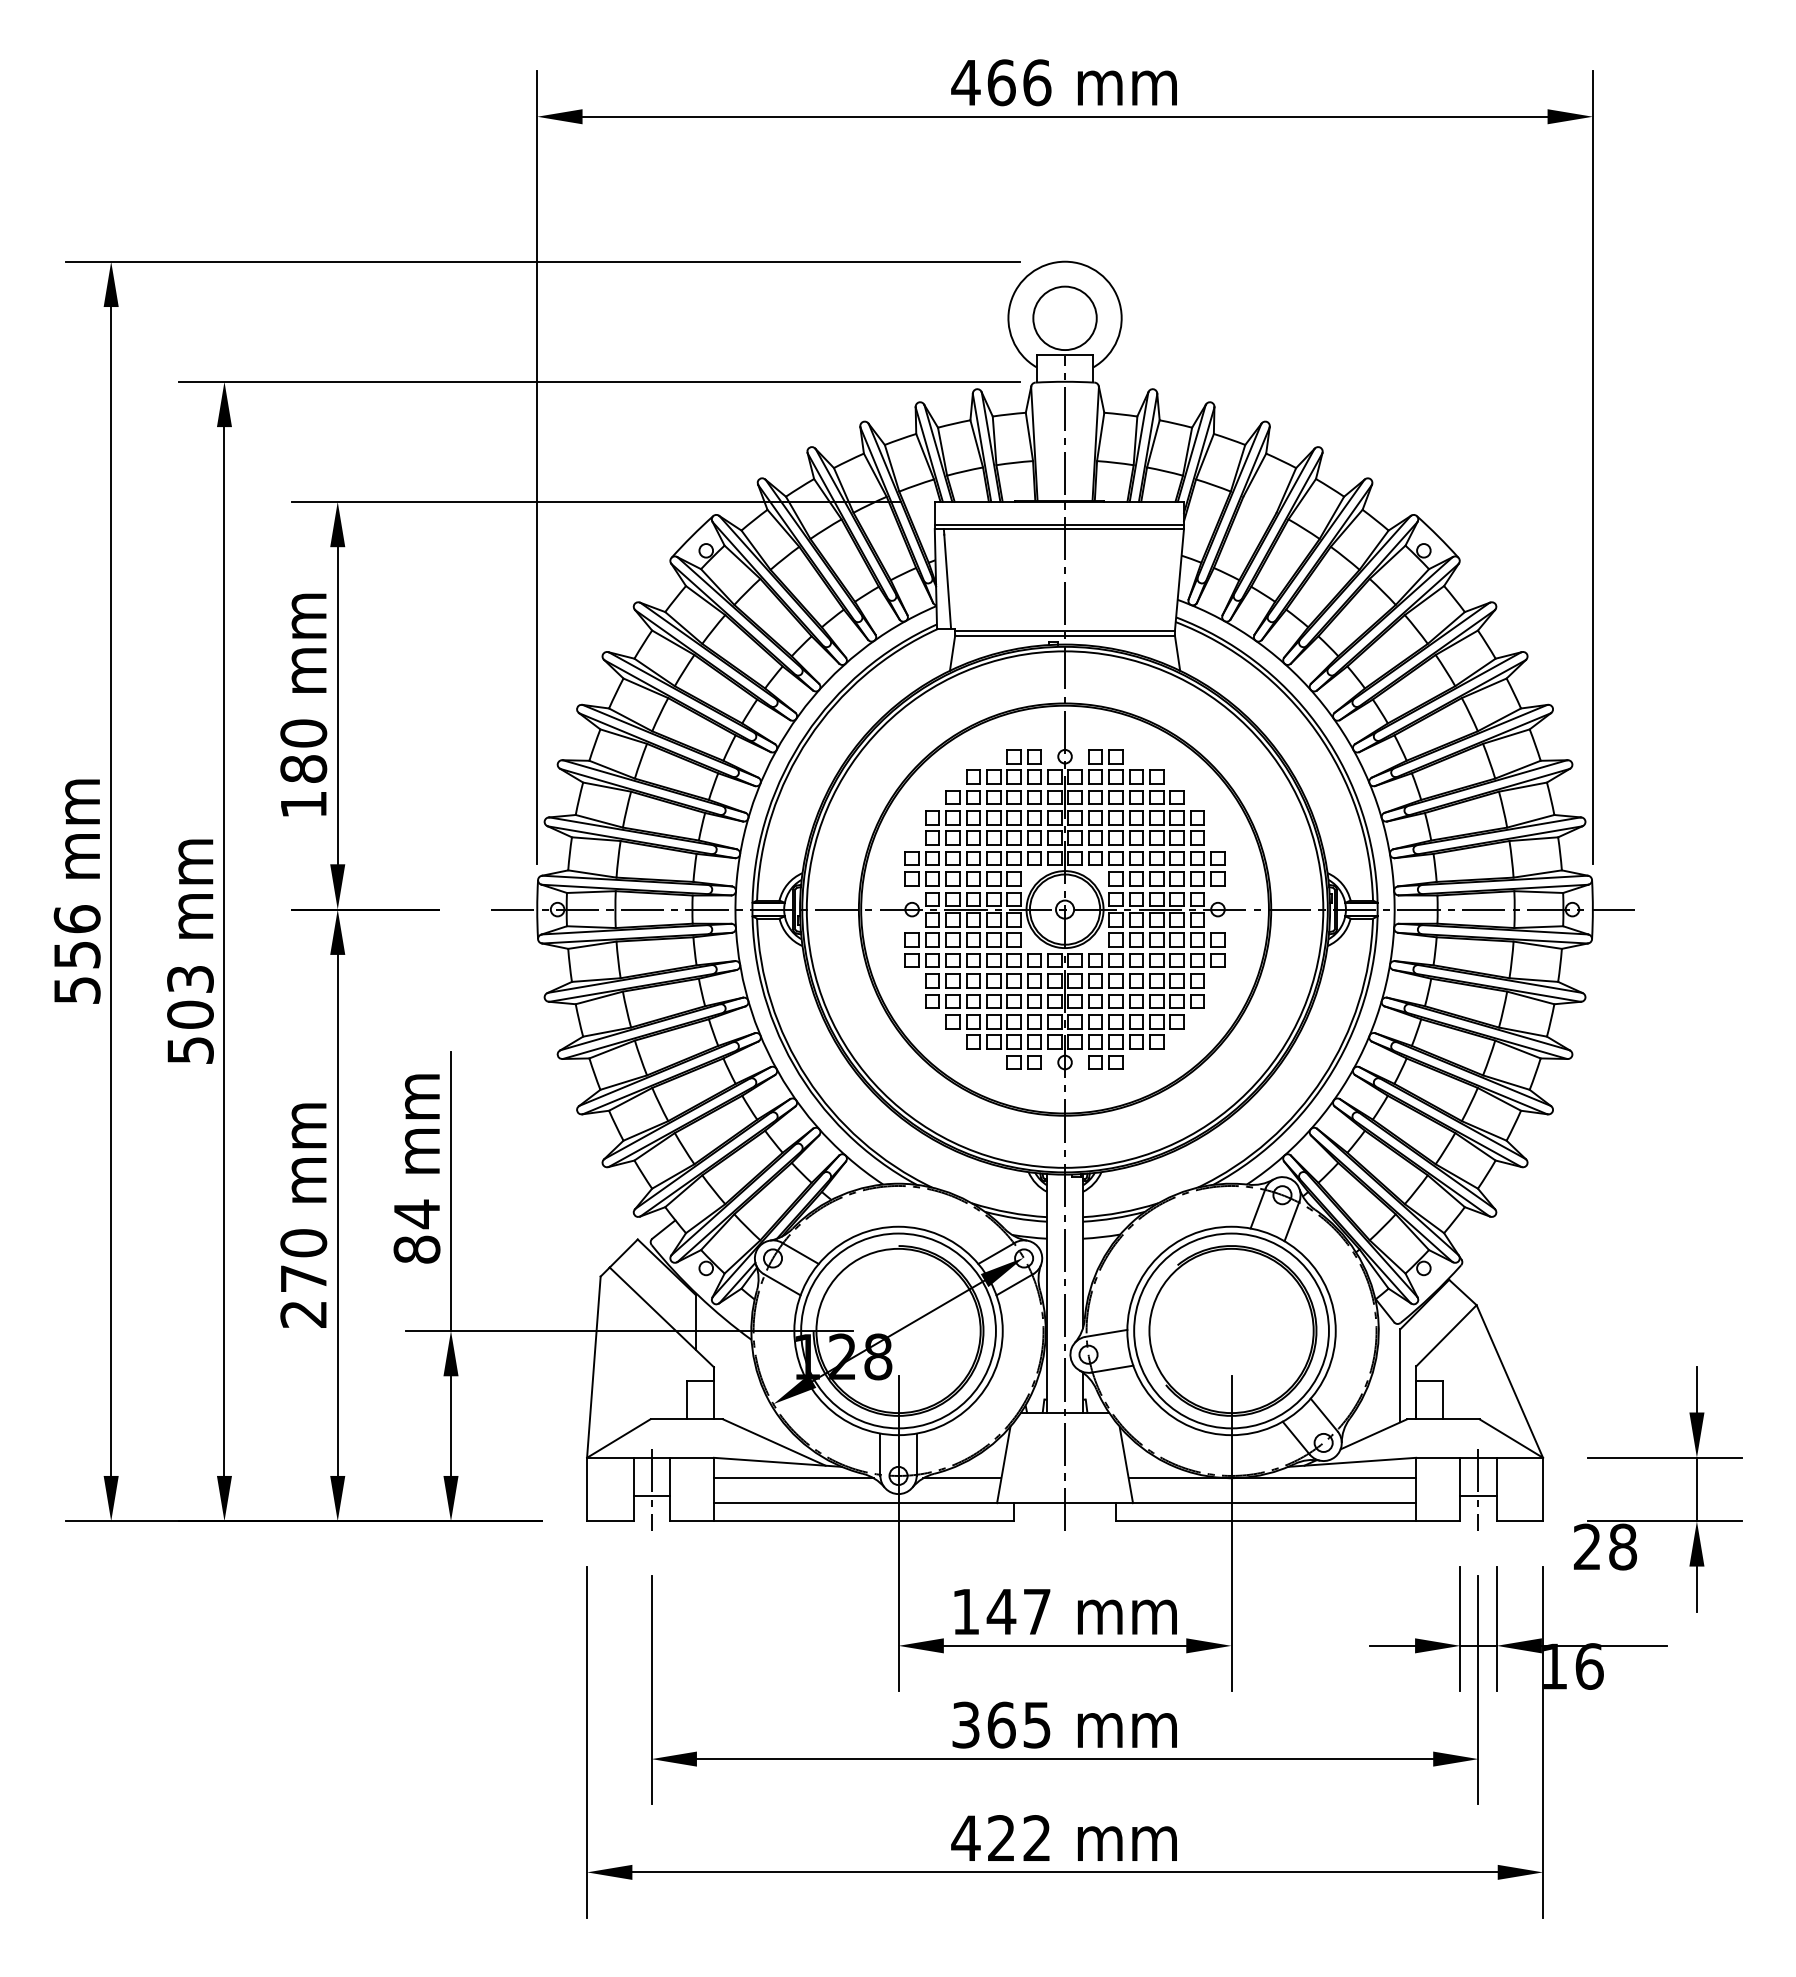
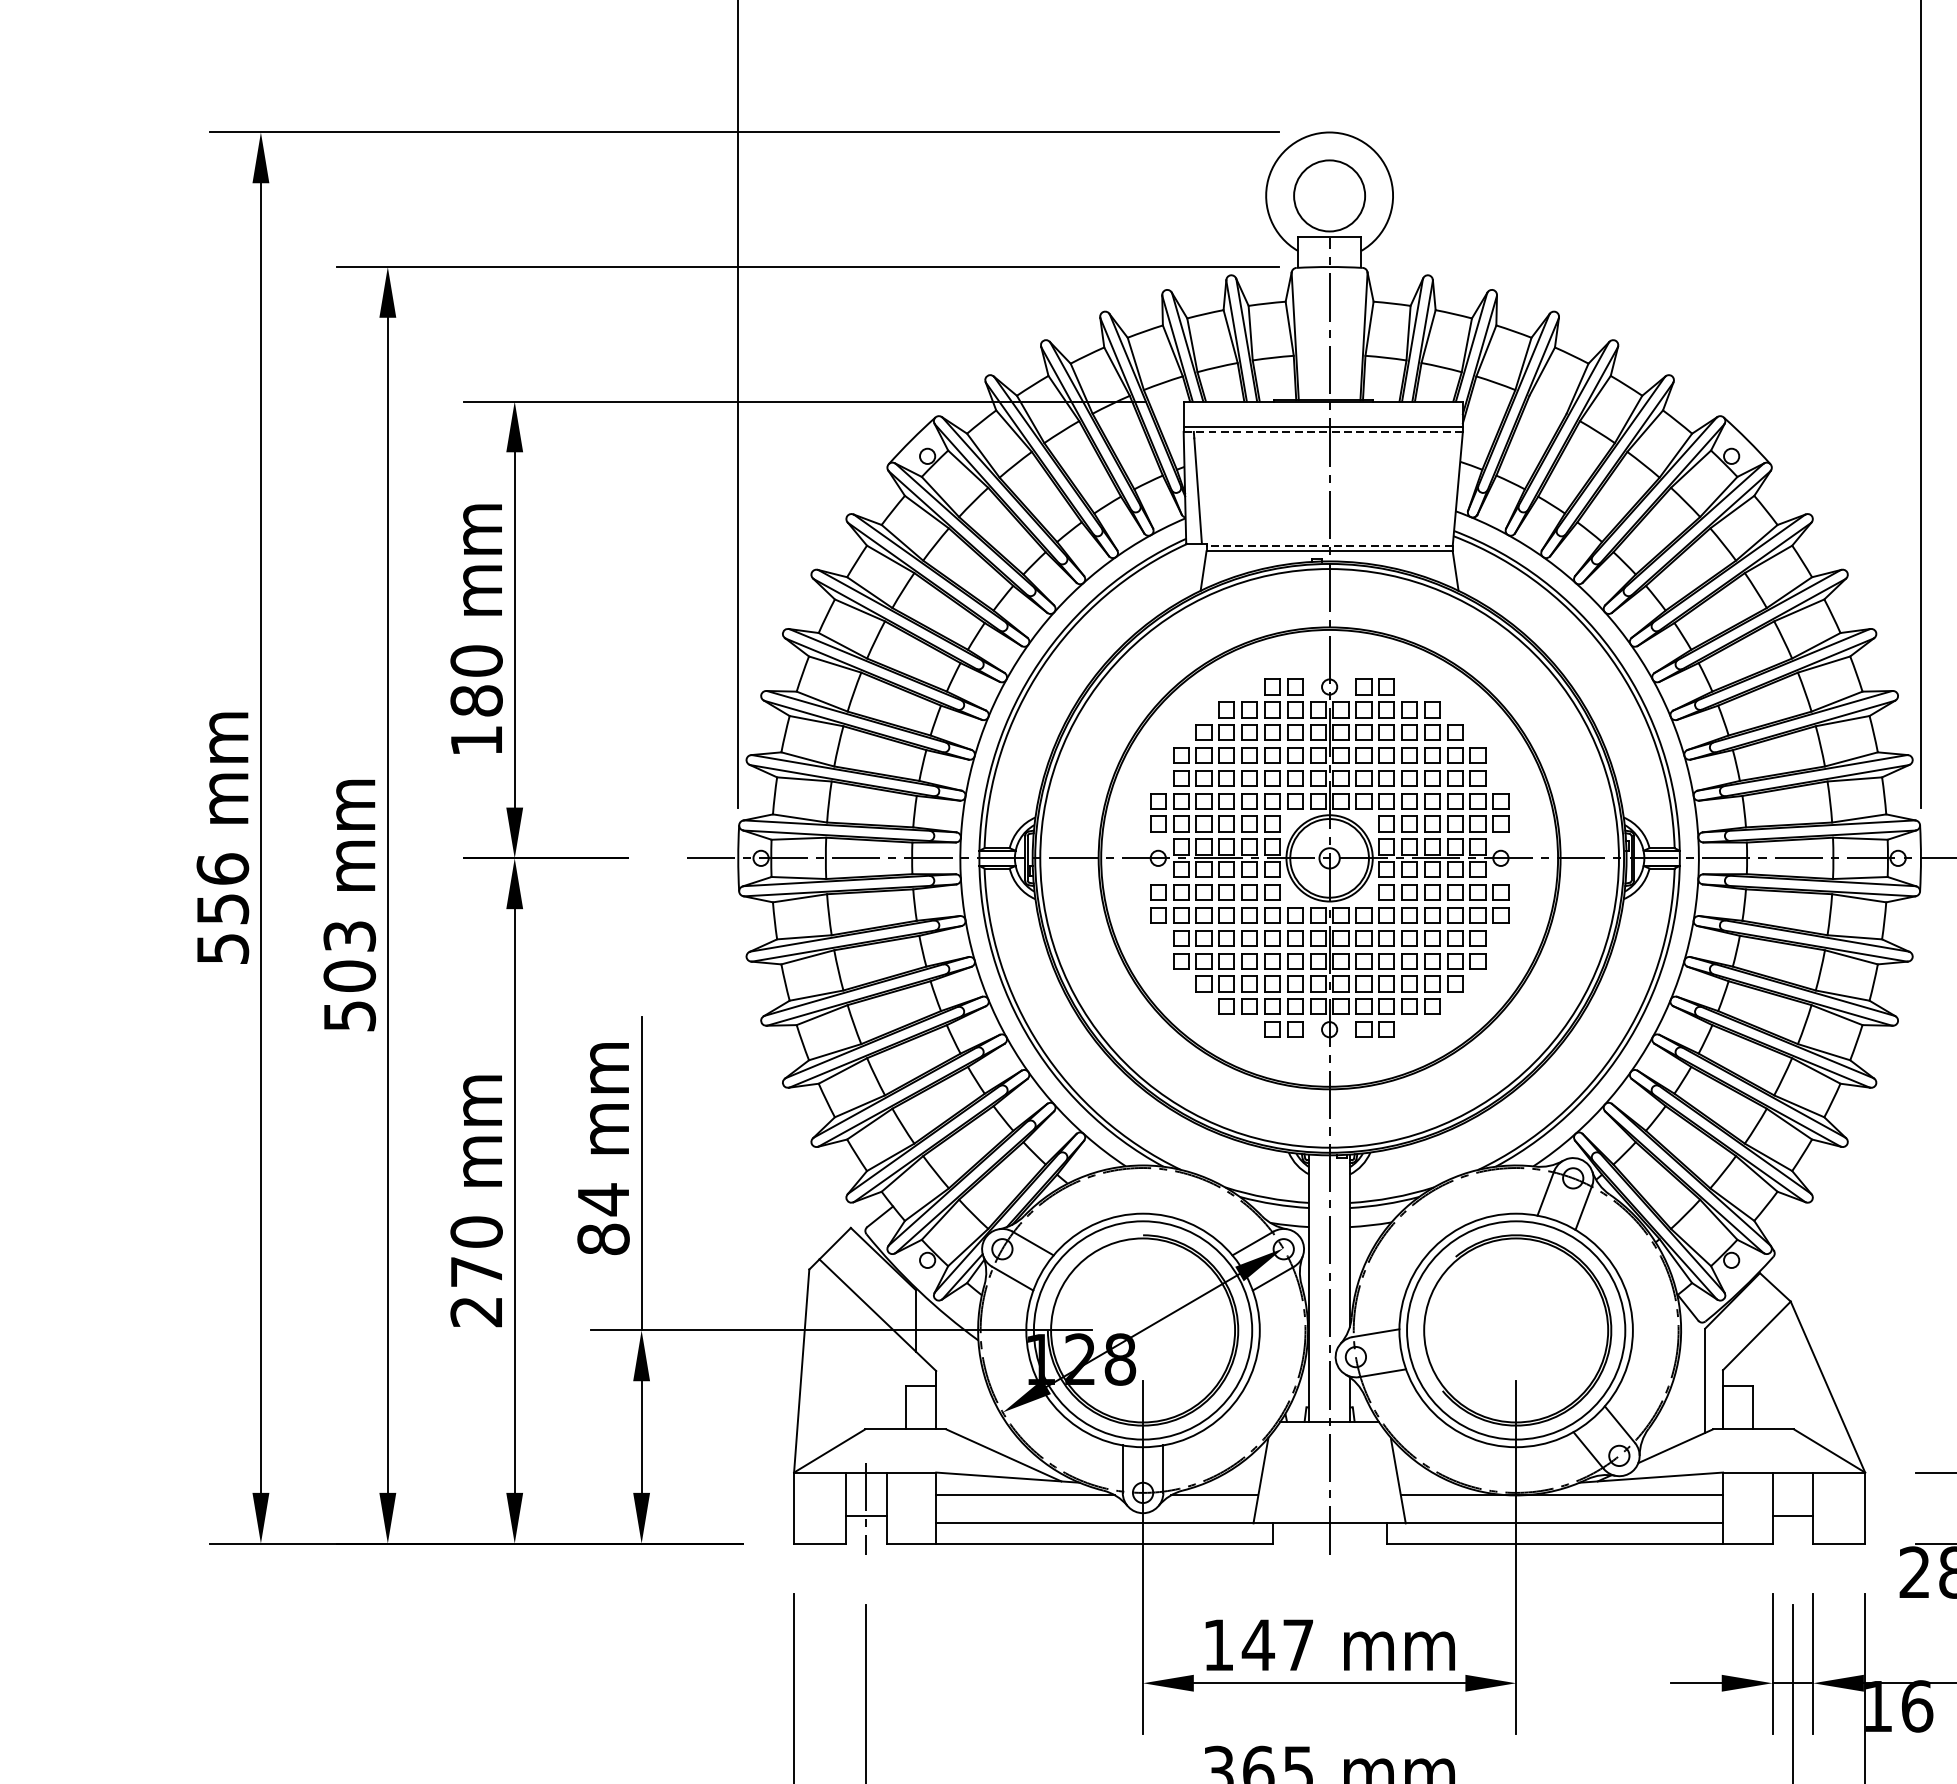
line: (1059, 529) -> (1323, 432), solid -> dashed
line: (1065, 630) -> (1330, 545), solid -> dashed
line: (1478, 1490) -> (1792, 1509), removed

